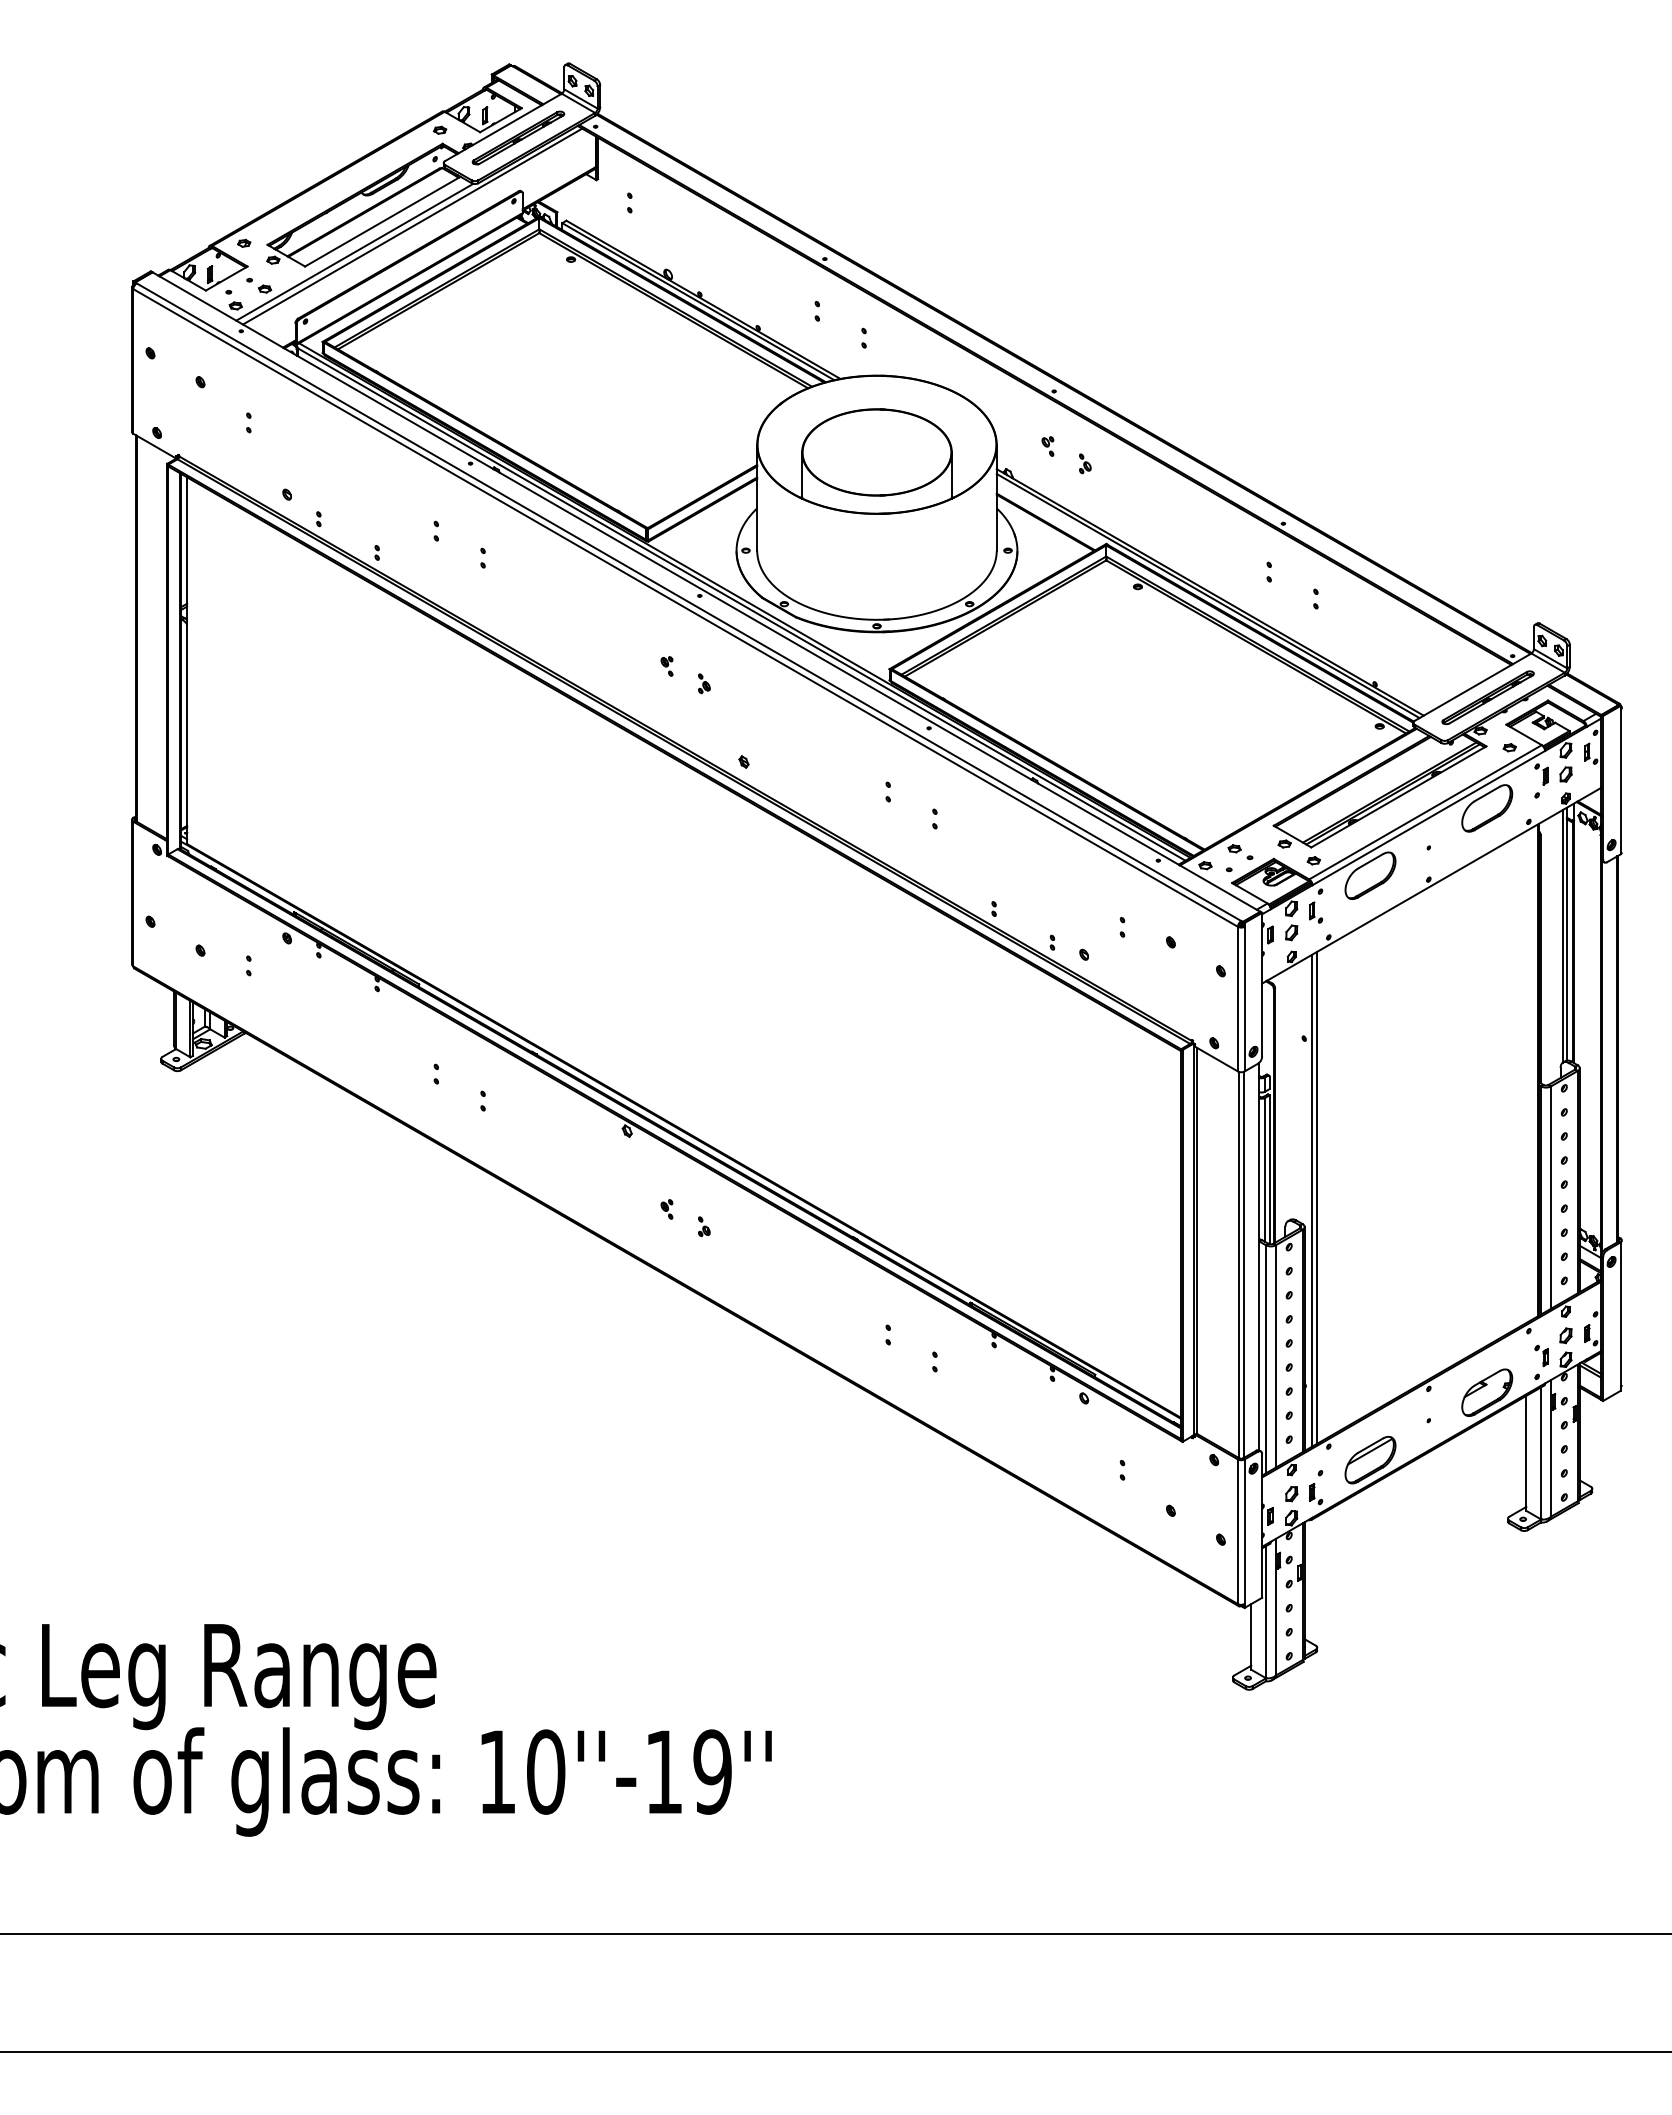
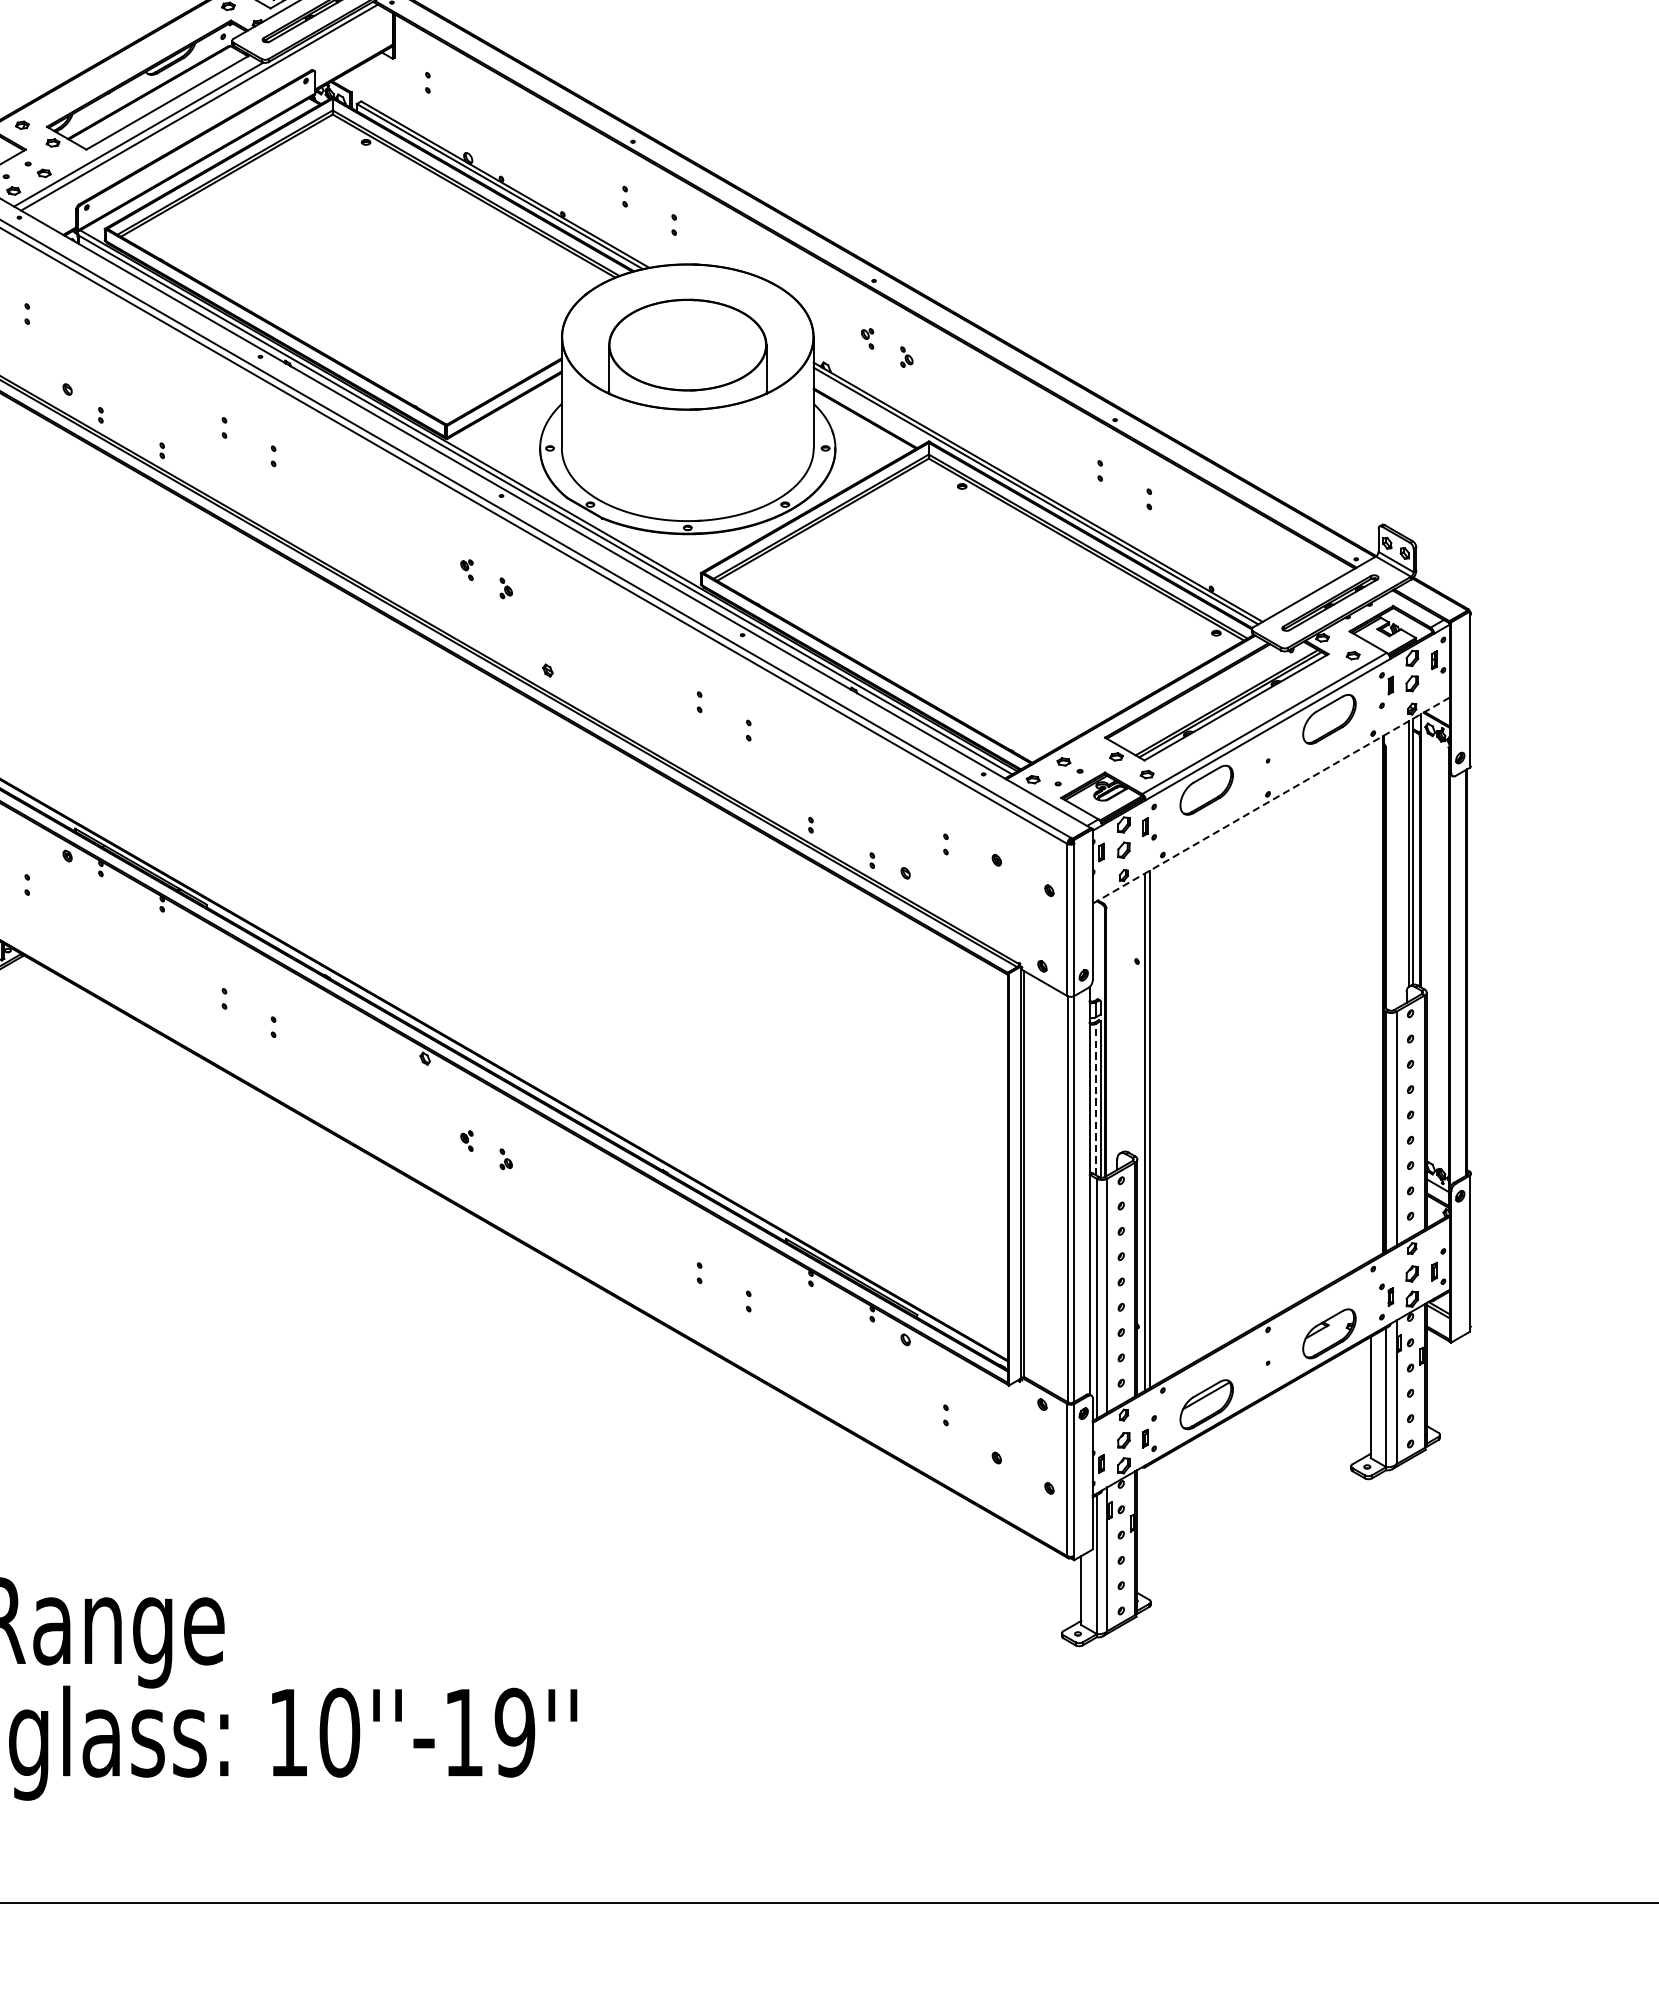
line: (1431, 885) -> (1270, 800), solid -> dashed
line: (1265, 1169) -> (1096, 1099), solid -> dashed

